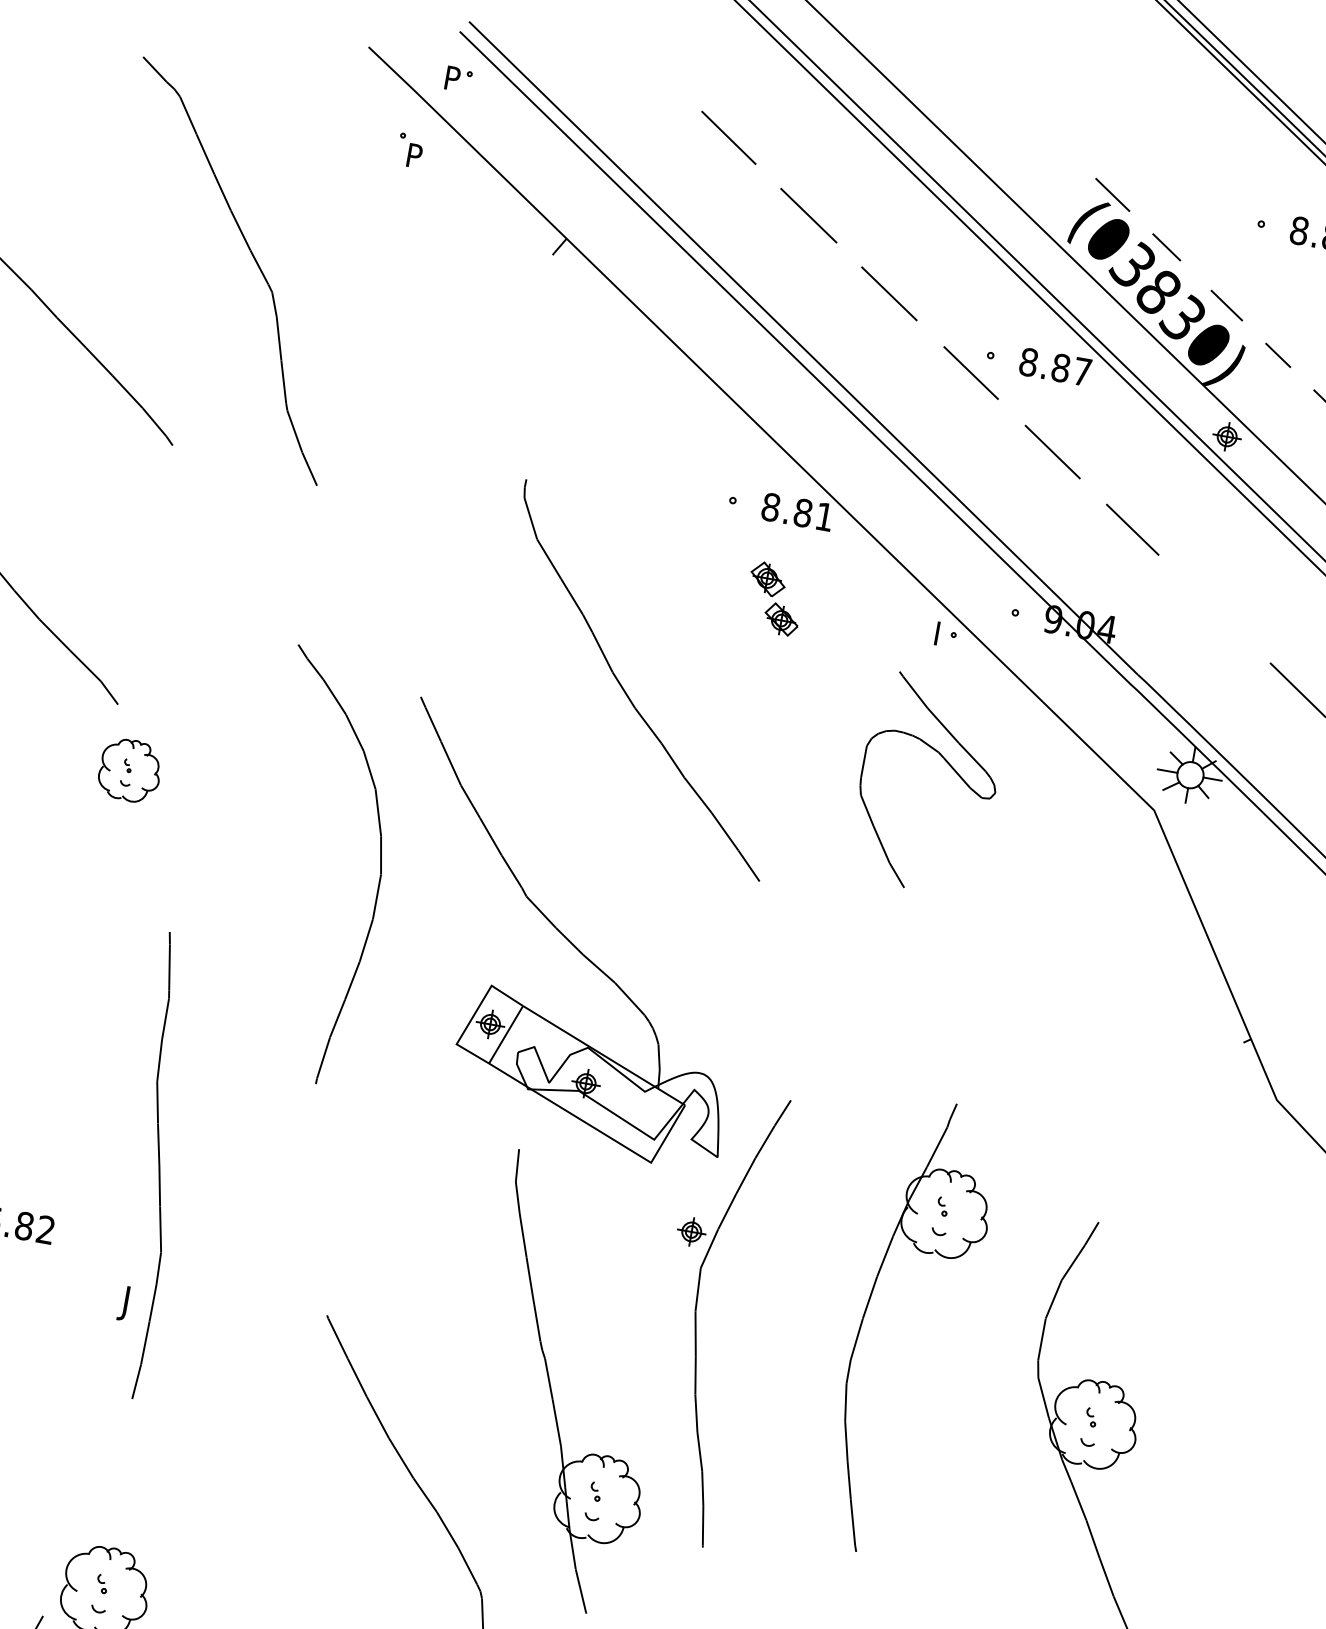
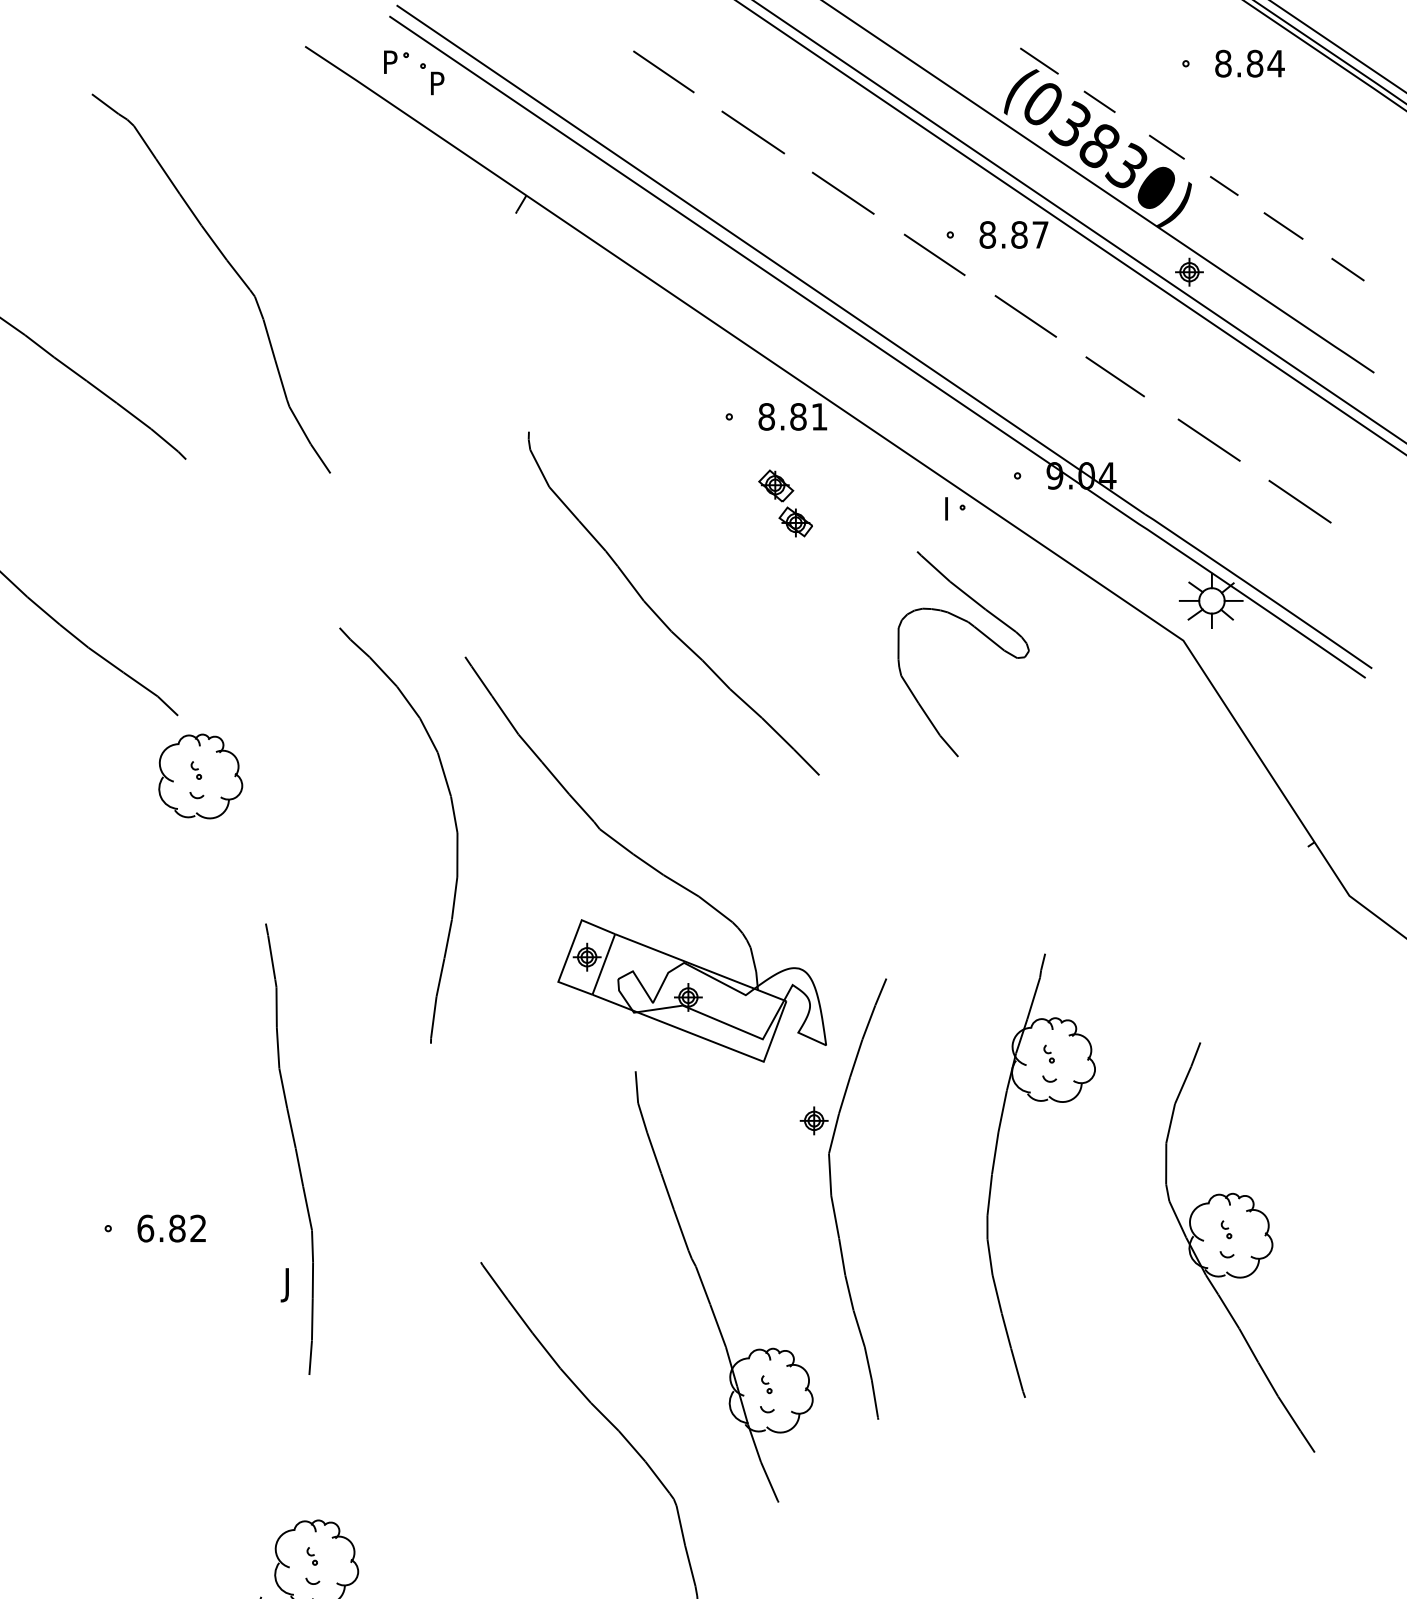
part: (410, 150) -> (432, 79), moved
line: (1216, 610) -> (1208, 439), added
part: (129, 770) -> (200, 776), size x1.43

